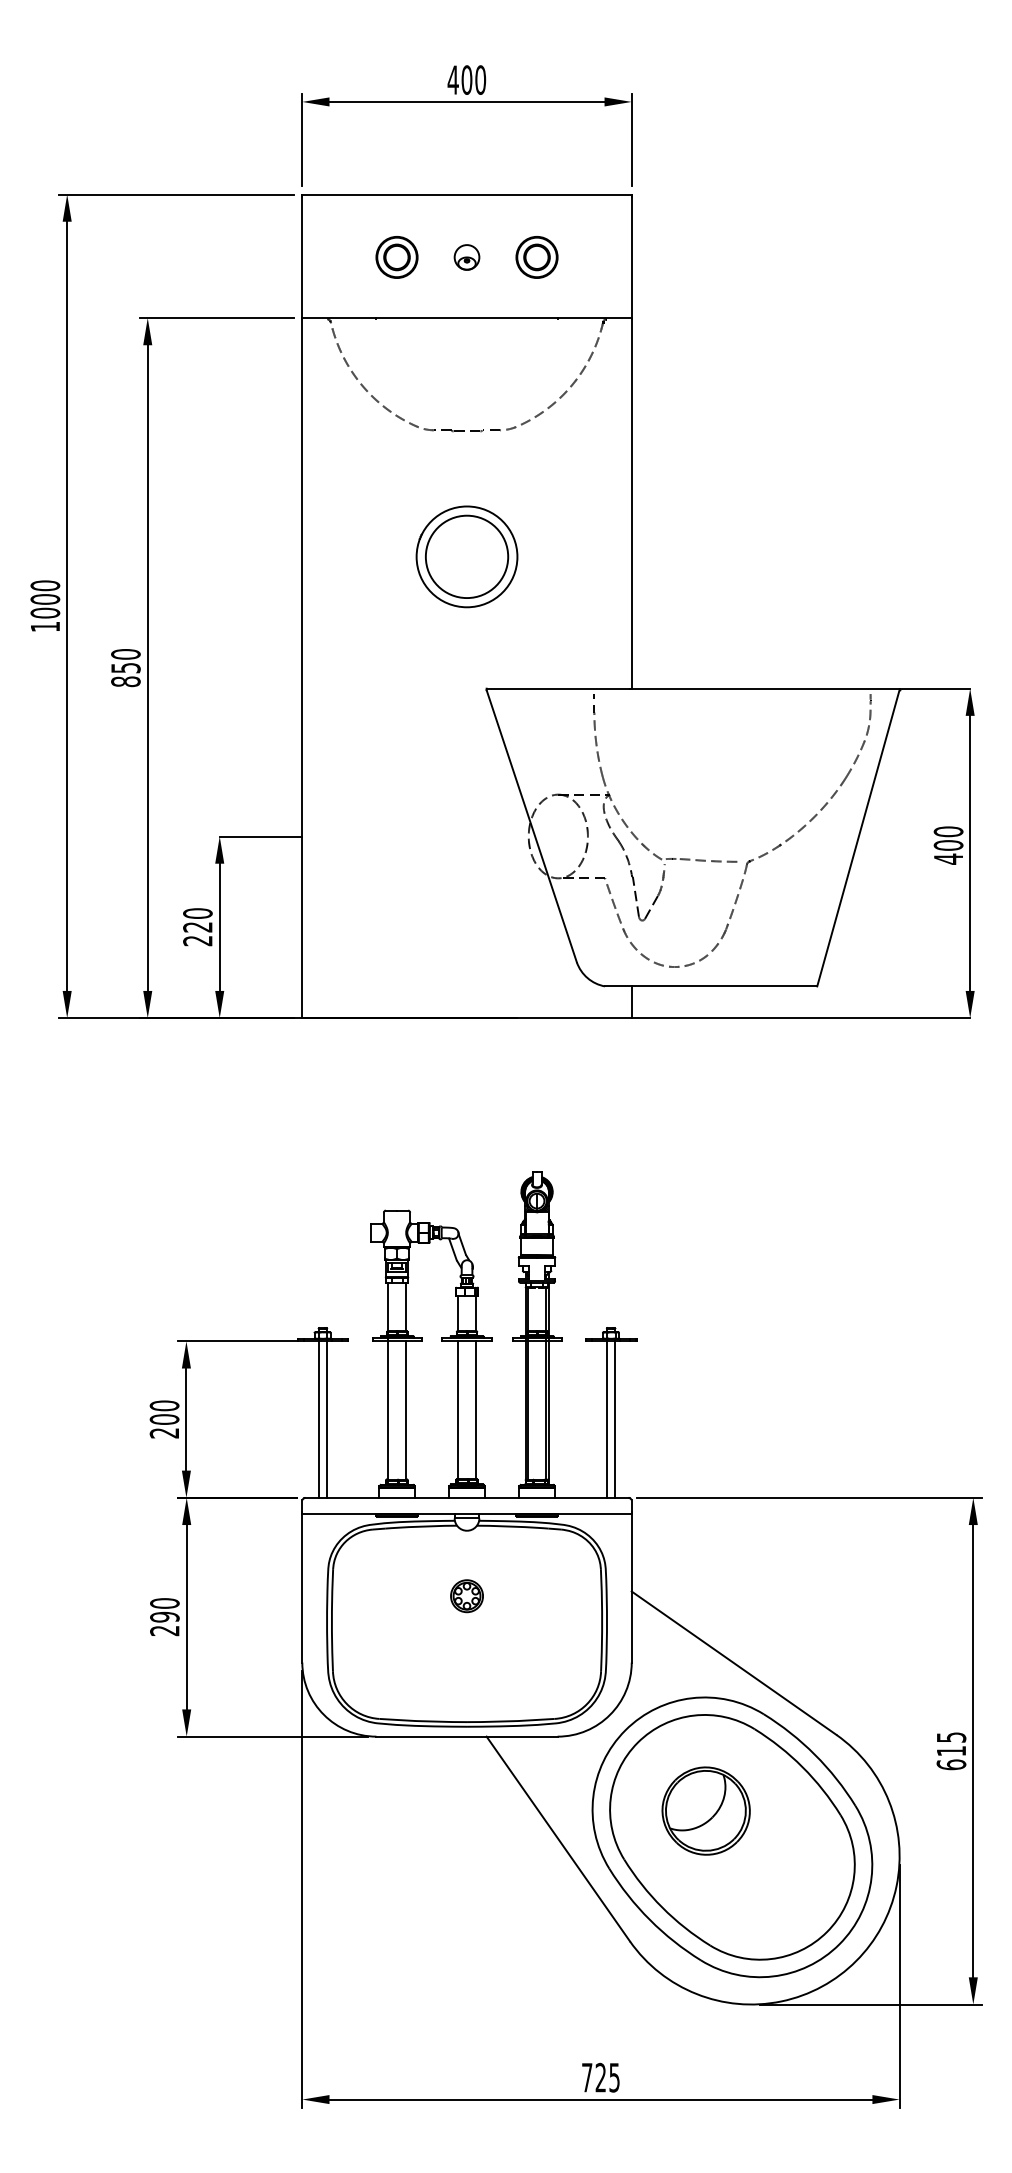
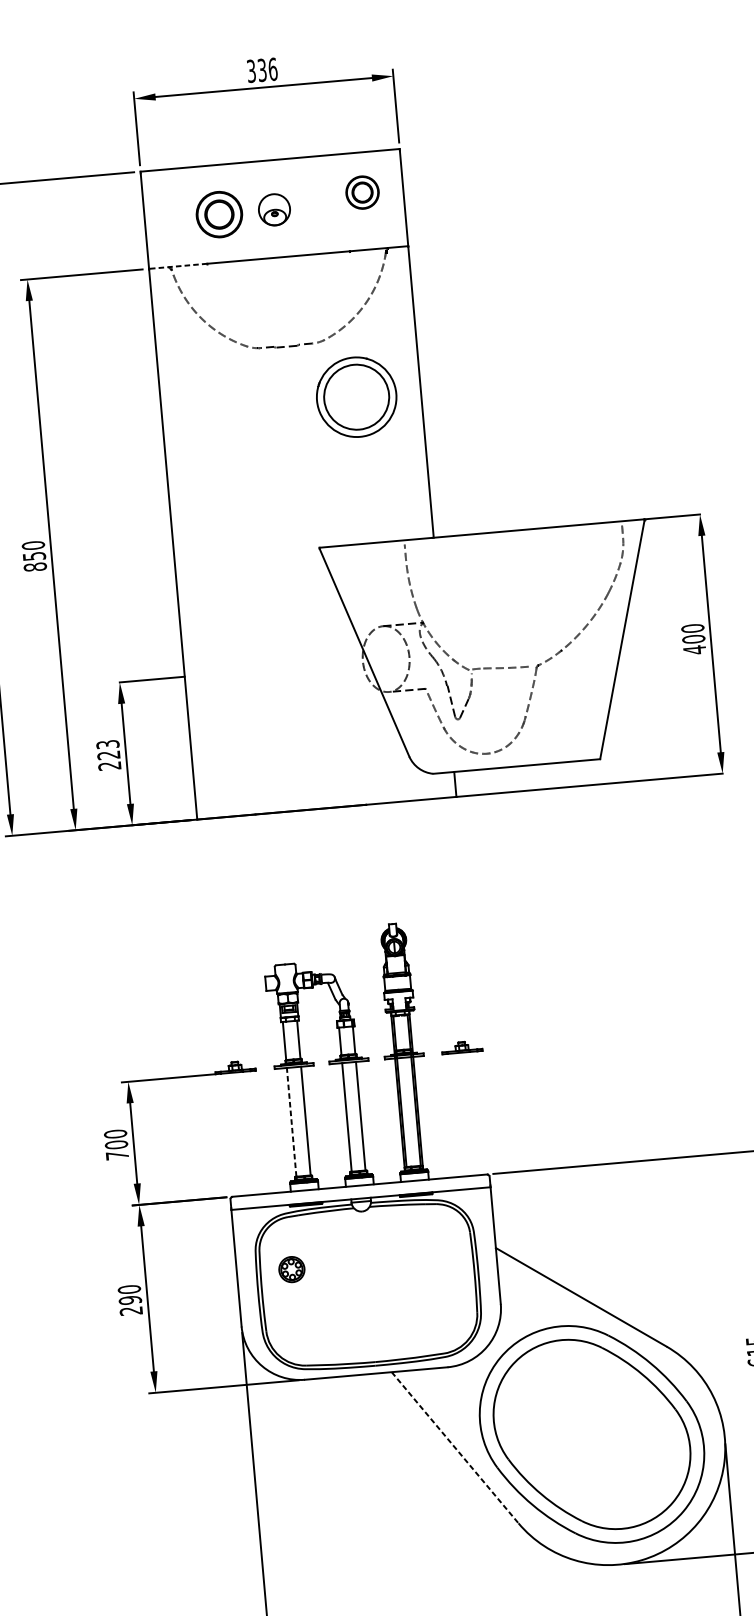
text: (466, 79) -> (261, 69), 400 -> 336
part: (396, 257) -> (219, 214), size x1.4
part: (466, 257) -> (274, 209), size x1.6
part: (536, 257) -> (362, 192), moved
line: (338, 318) -> (177, 266), solid -> dashed
part: (466, 556) -> (356, 396), moved
text: (197, 913) -> (107, 744), 220 -> 223
line: (387, 1408) -> (291, 1120), solid -> dashed
line: (318, 1419) -> (237, 1134), removed
line: (327, 1419) -> (244, 1133), removed
line: (607, 1419) -> (464, 1114), removed
line: (615, 1419) -> (471, 1113), removed
text: (163, 1433) -> (116, 1155), 200 -> 700
part: (466, 1596) -> (291, 1269), moved
part: (705, 1810) -> (568, 1415), removed
line: (558, 1838) -> (455, 1447), solid -> dashed

